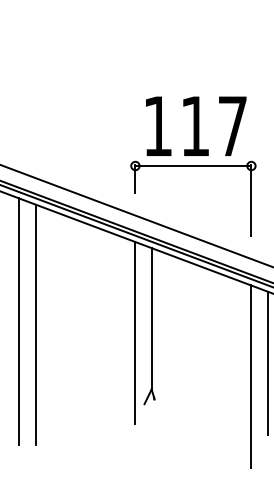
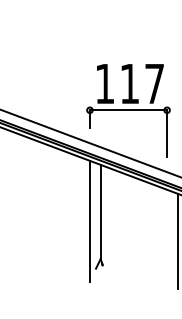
line: (18, 321) -> (12, 213), removed
line: (37, 324) -> (24, 215), removed
line: (252, 375) -> (167, 249), removed

